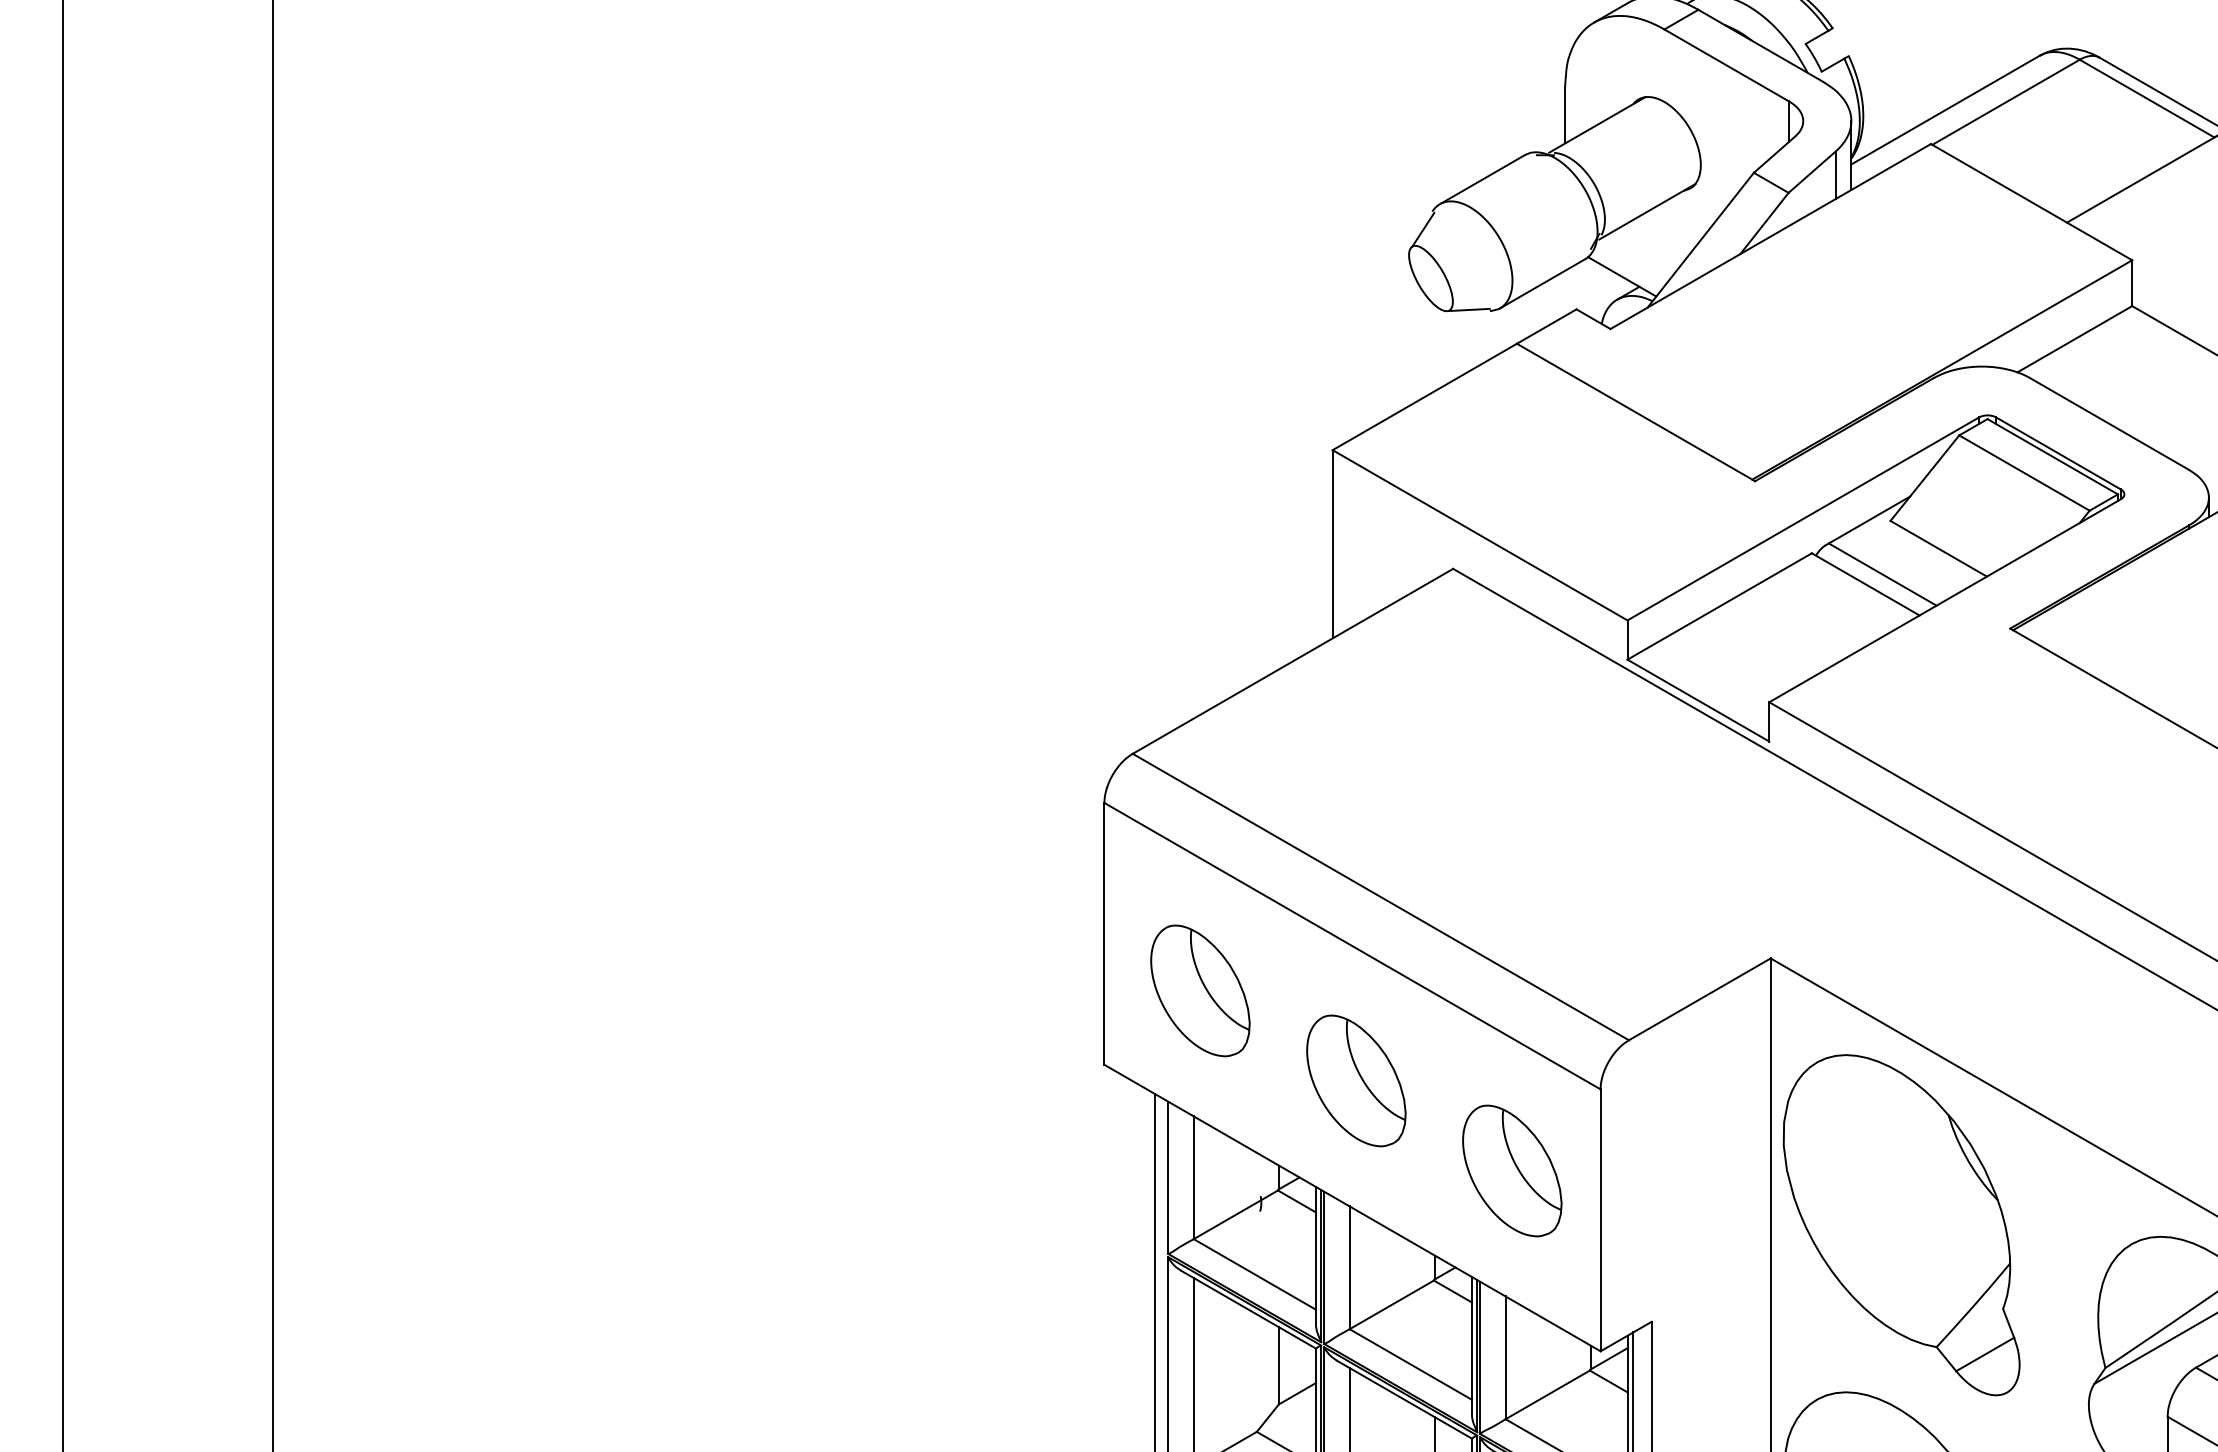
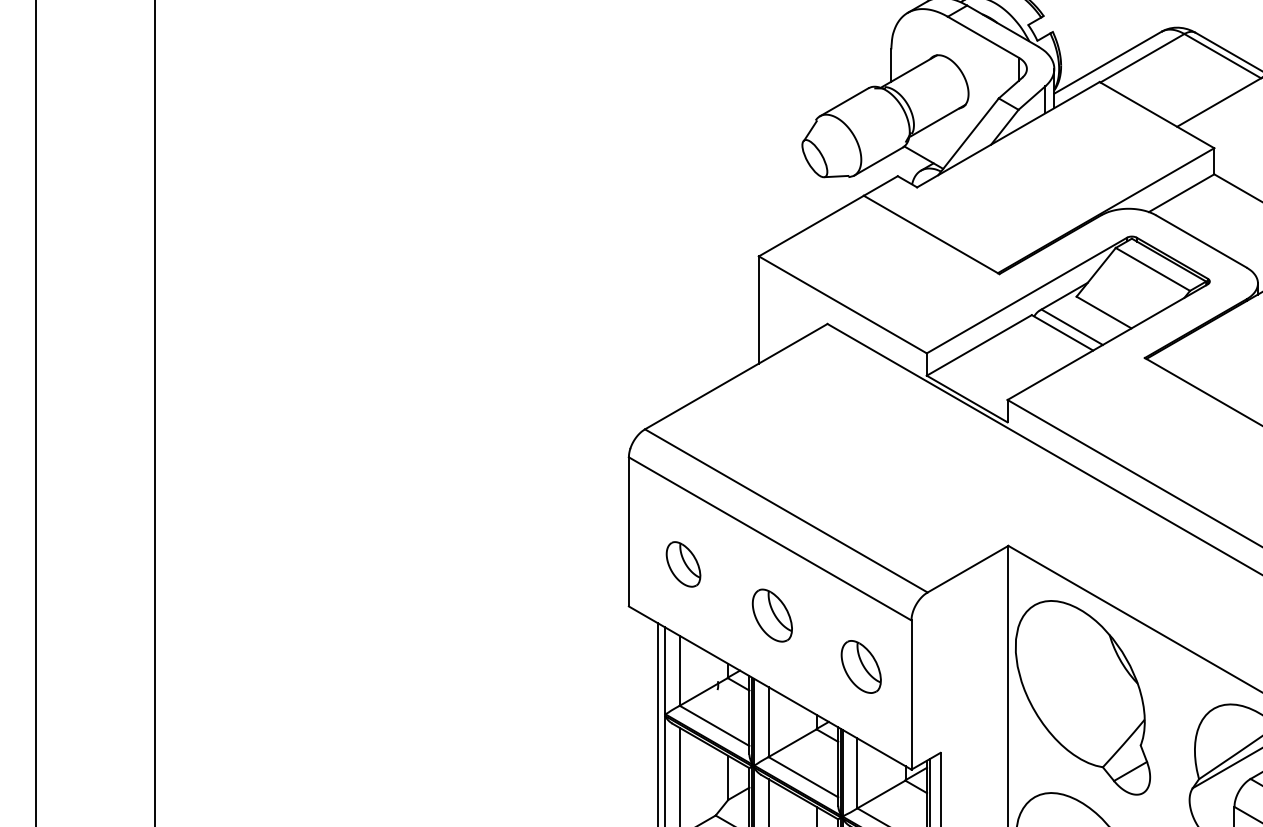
part: (1200, 991) -> (683, 564), size x0.6
part: (1356, 1080) -> (772, 615), size x0.7
part: (1512, 1170) -> (861, 666), size x0.7

